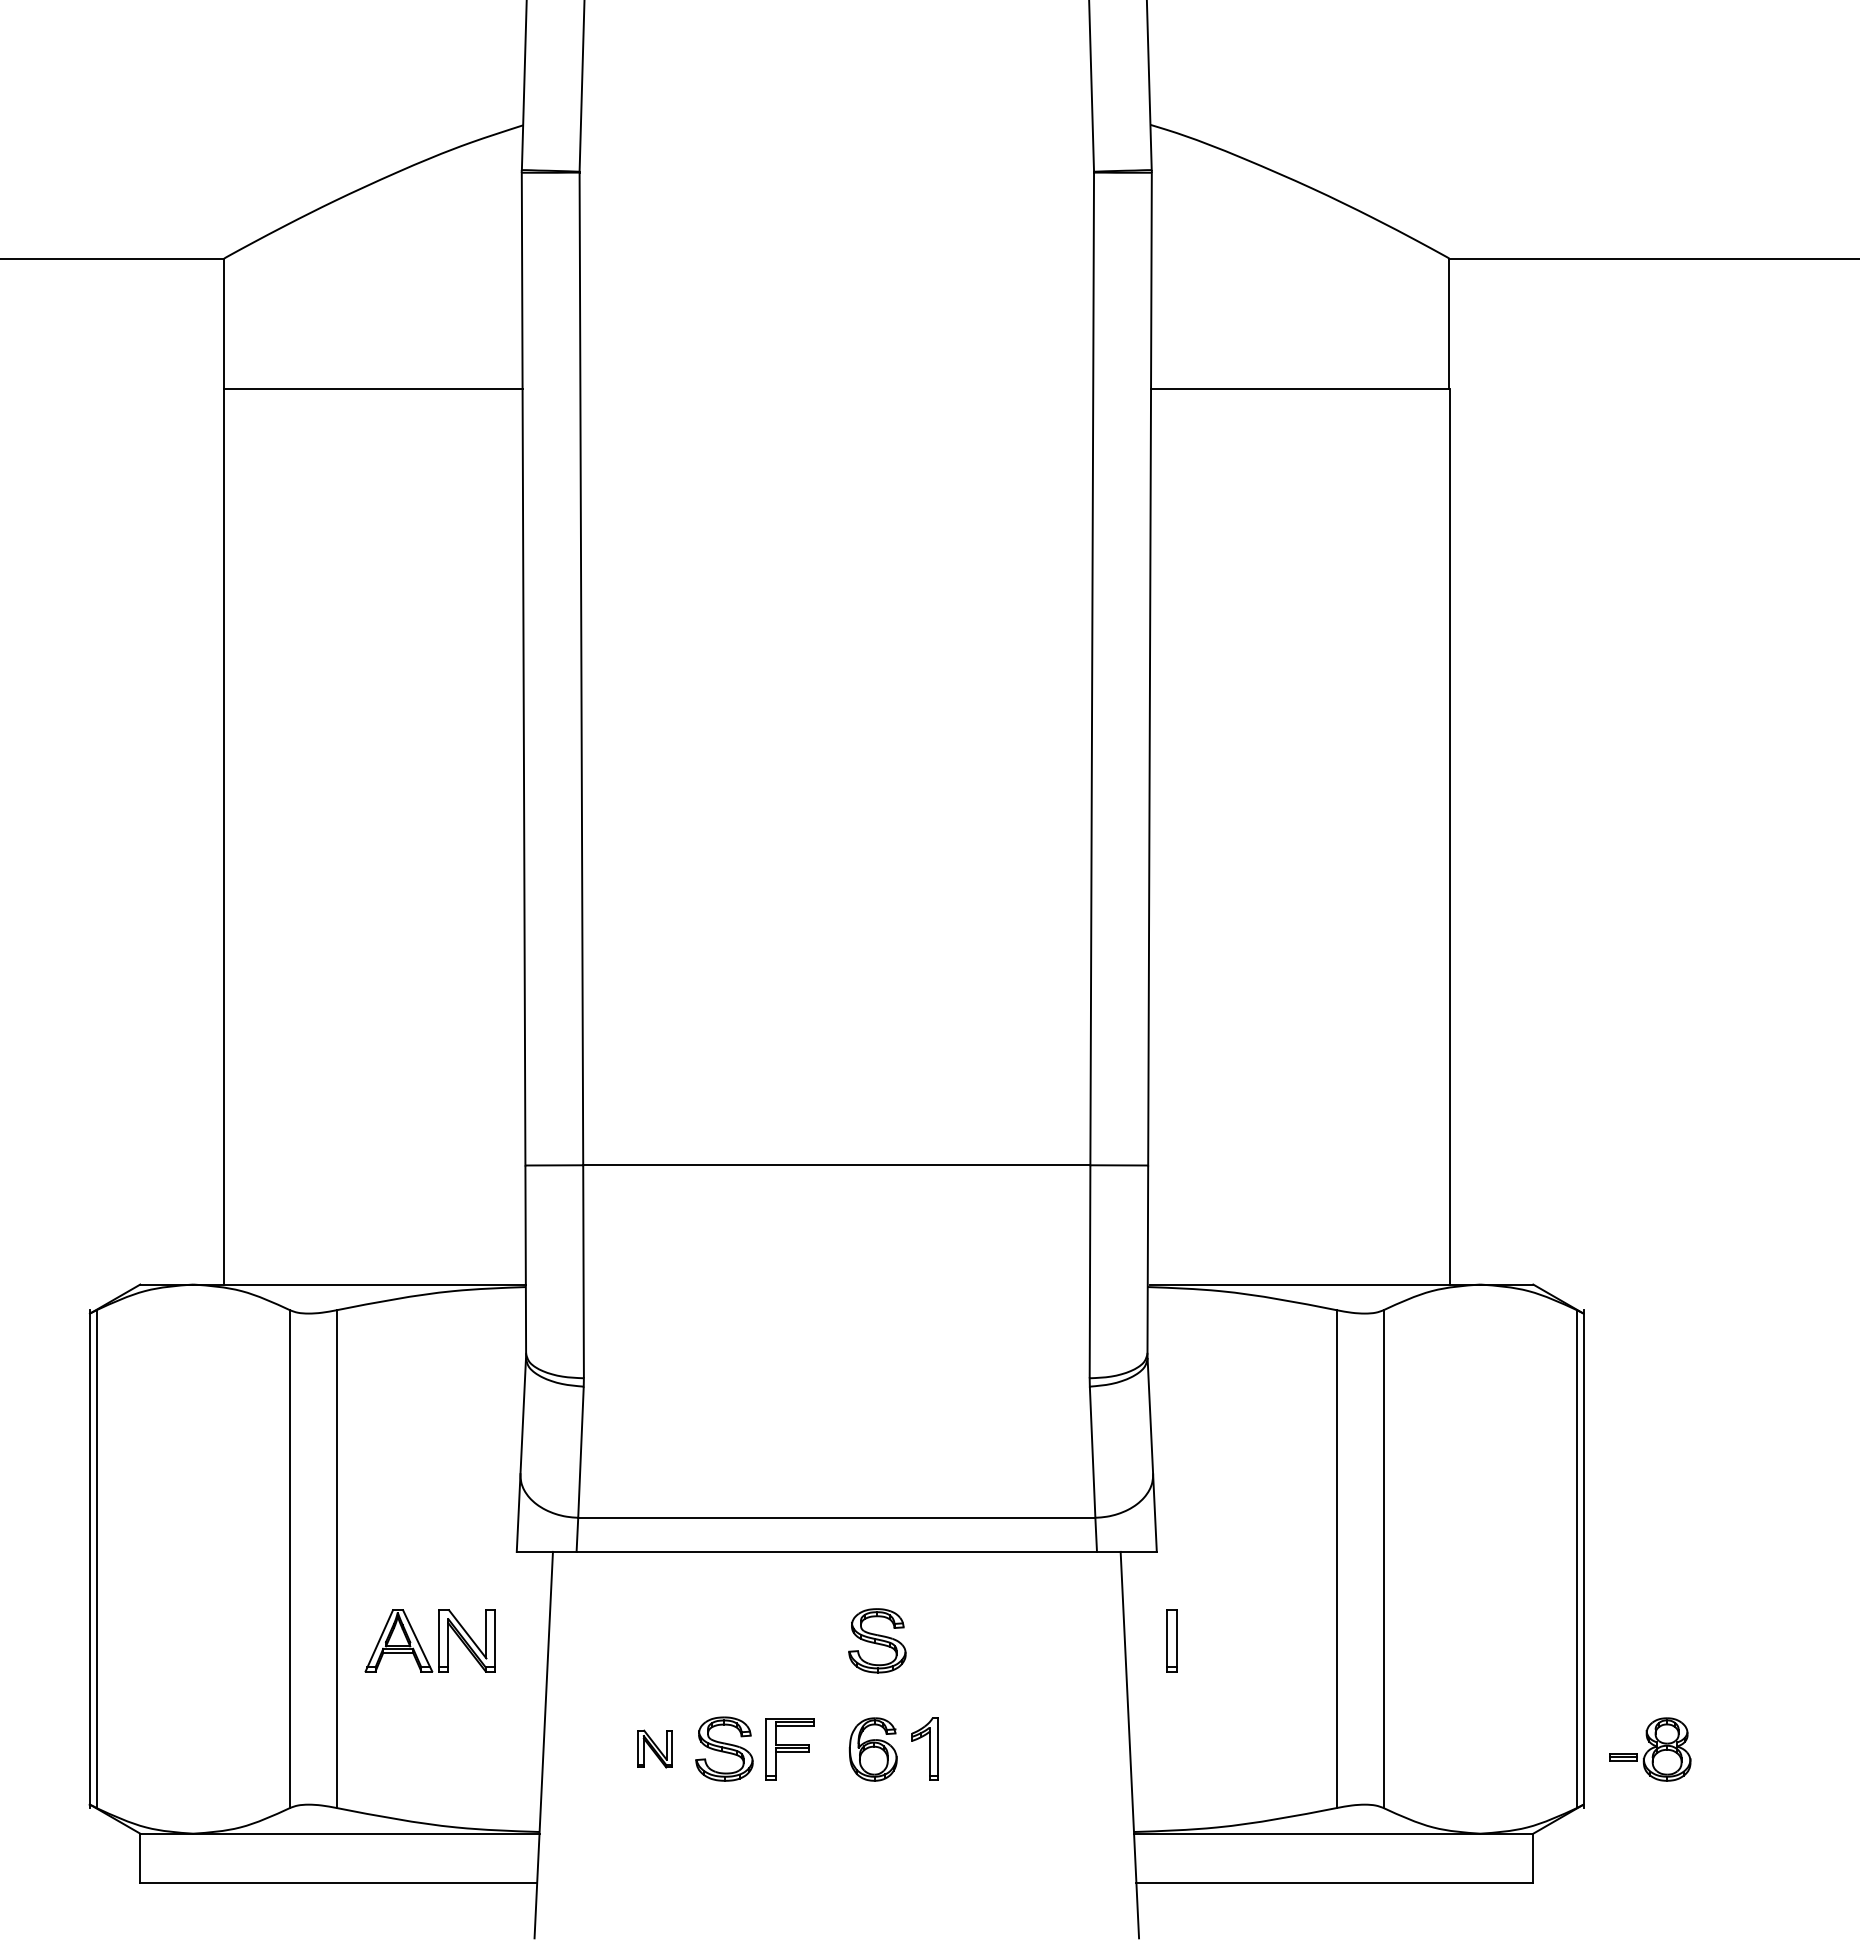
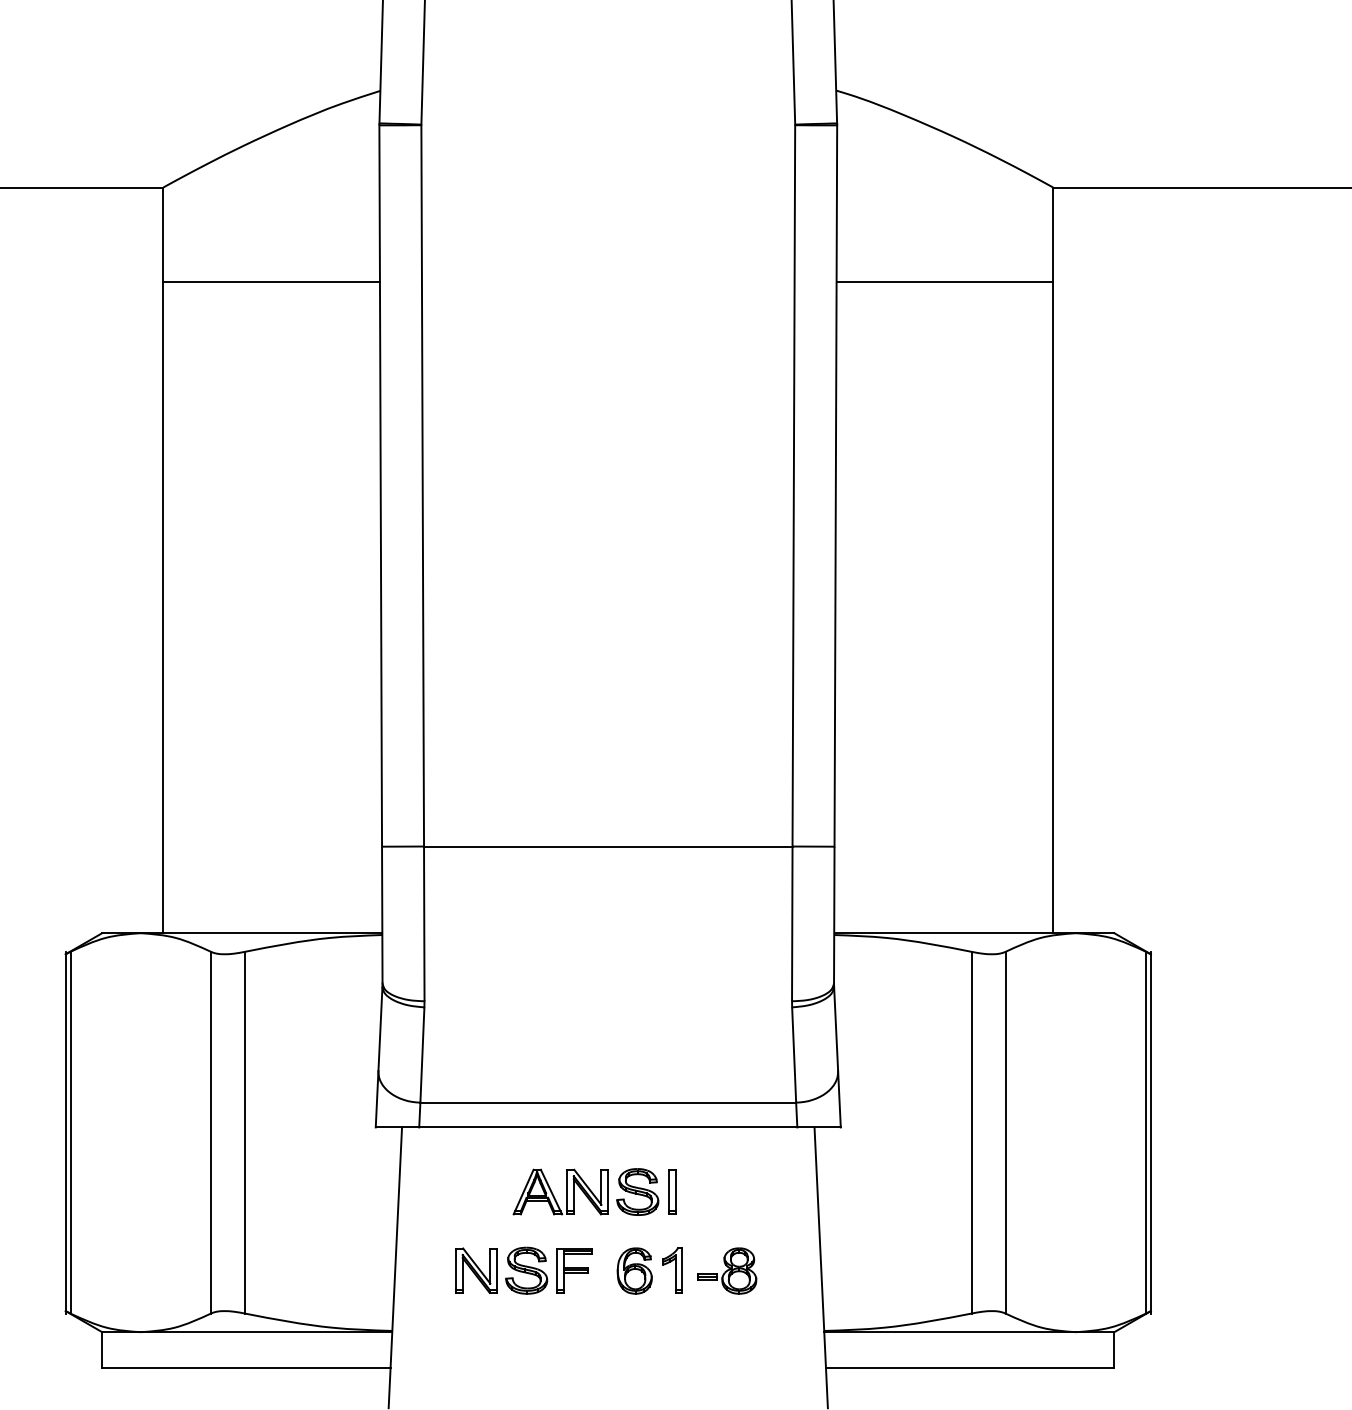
part: (438, 1640) -> (566, 1191), moved
part: (1171, 1640) -> (672, 1191), moved
part: (654, 1748) -> (475, 1270), size x1.67
part: (1650, 1749) -> (727, 1271), moved

